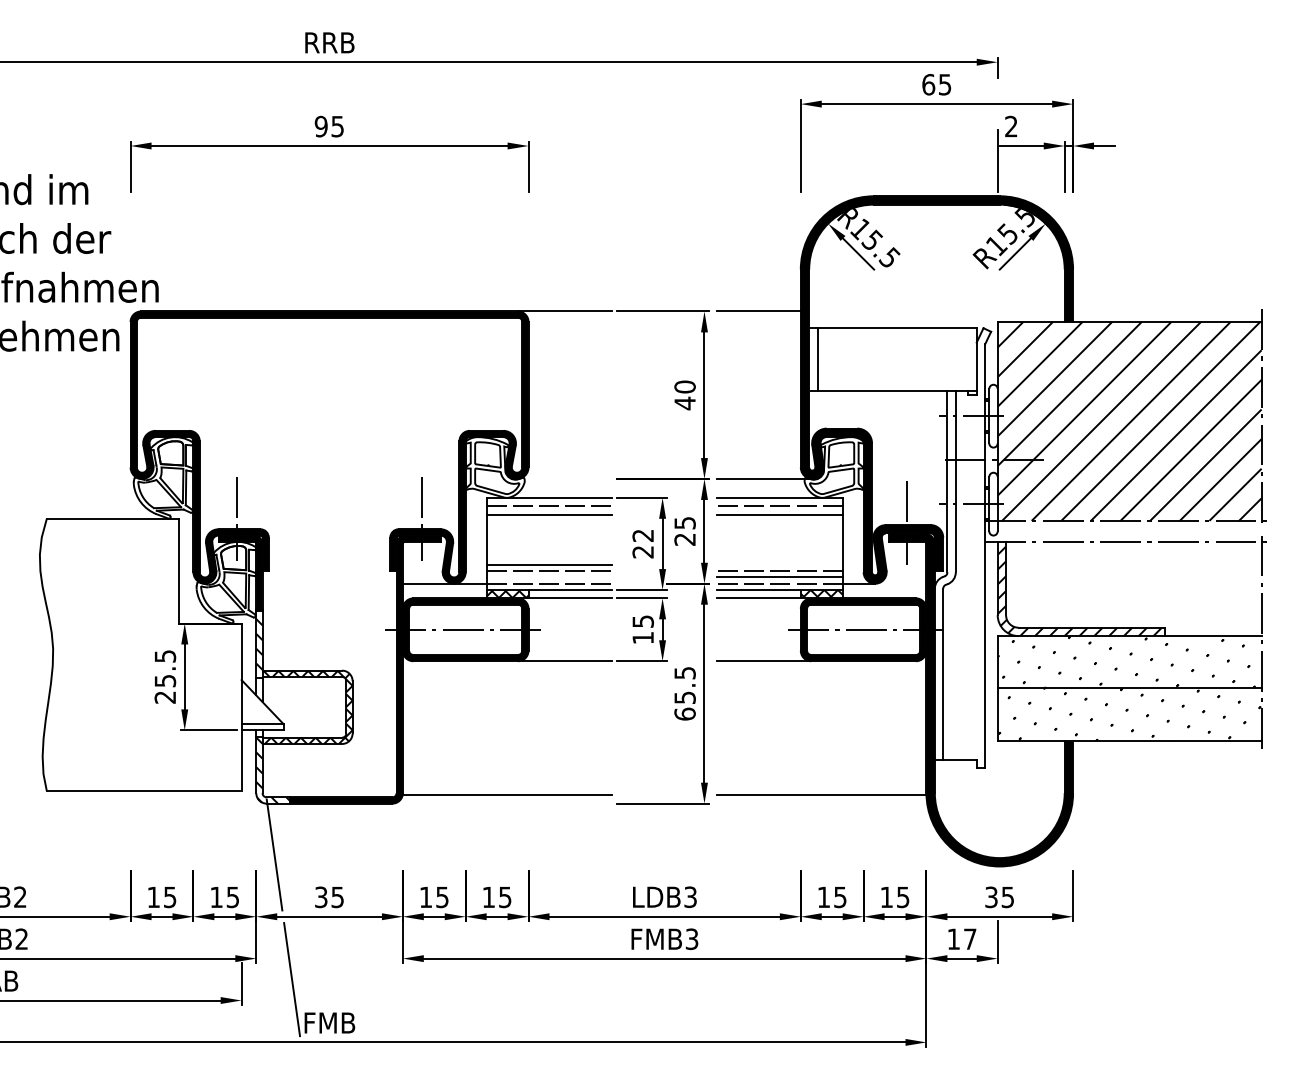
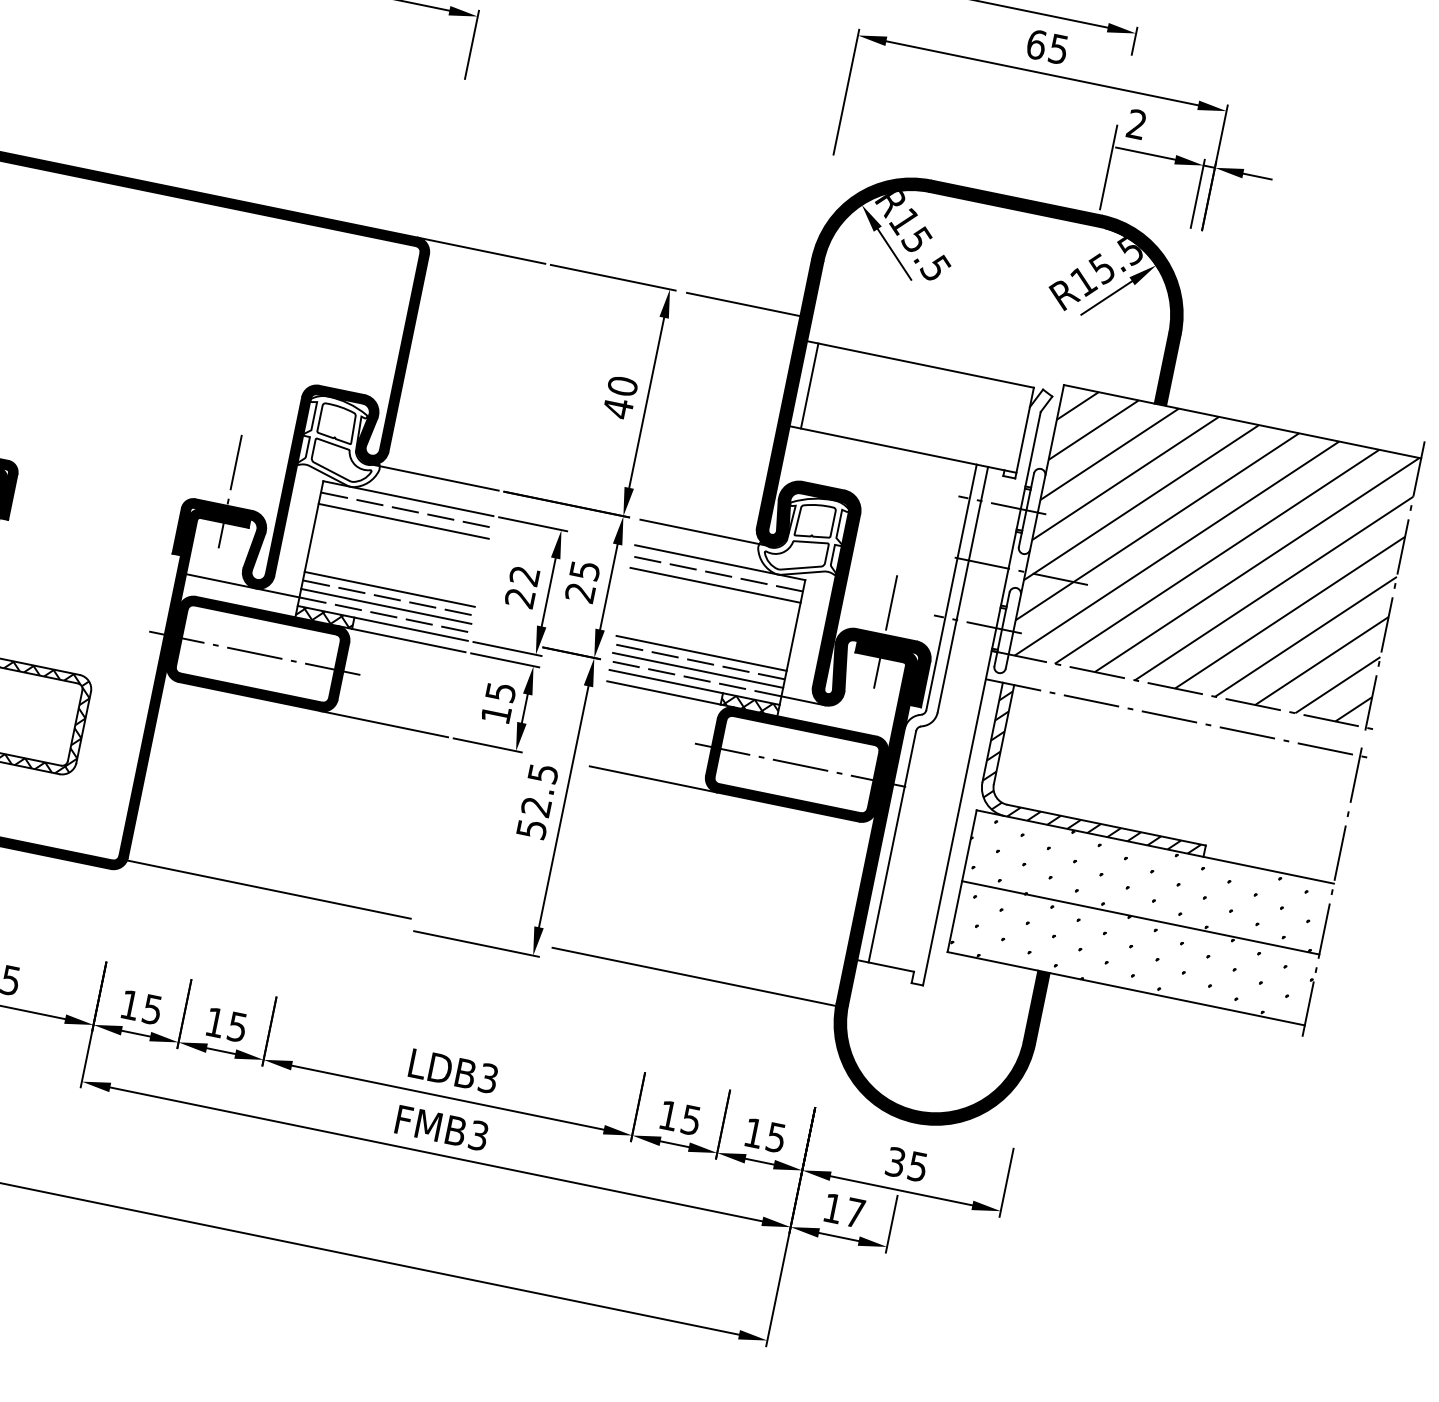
line: (564, 479) -> (433, 477), added
line: (779, 564) -> (701, 652), added
line: (549, 577) -> (386, 606), added
text: (684, 705) -> (533, 817), 65.5 -> 52.5

